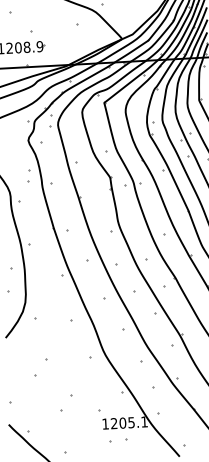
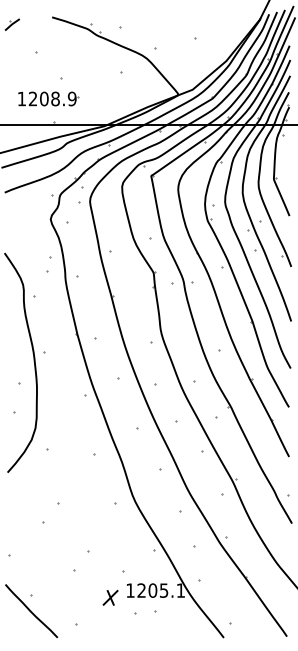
part: (90, 430) -> (110, 597), added

